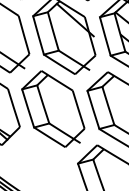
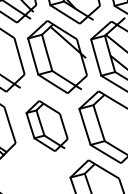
part: (52, 108) -> (46, 125), size x0.7

